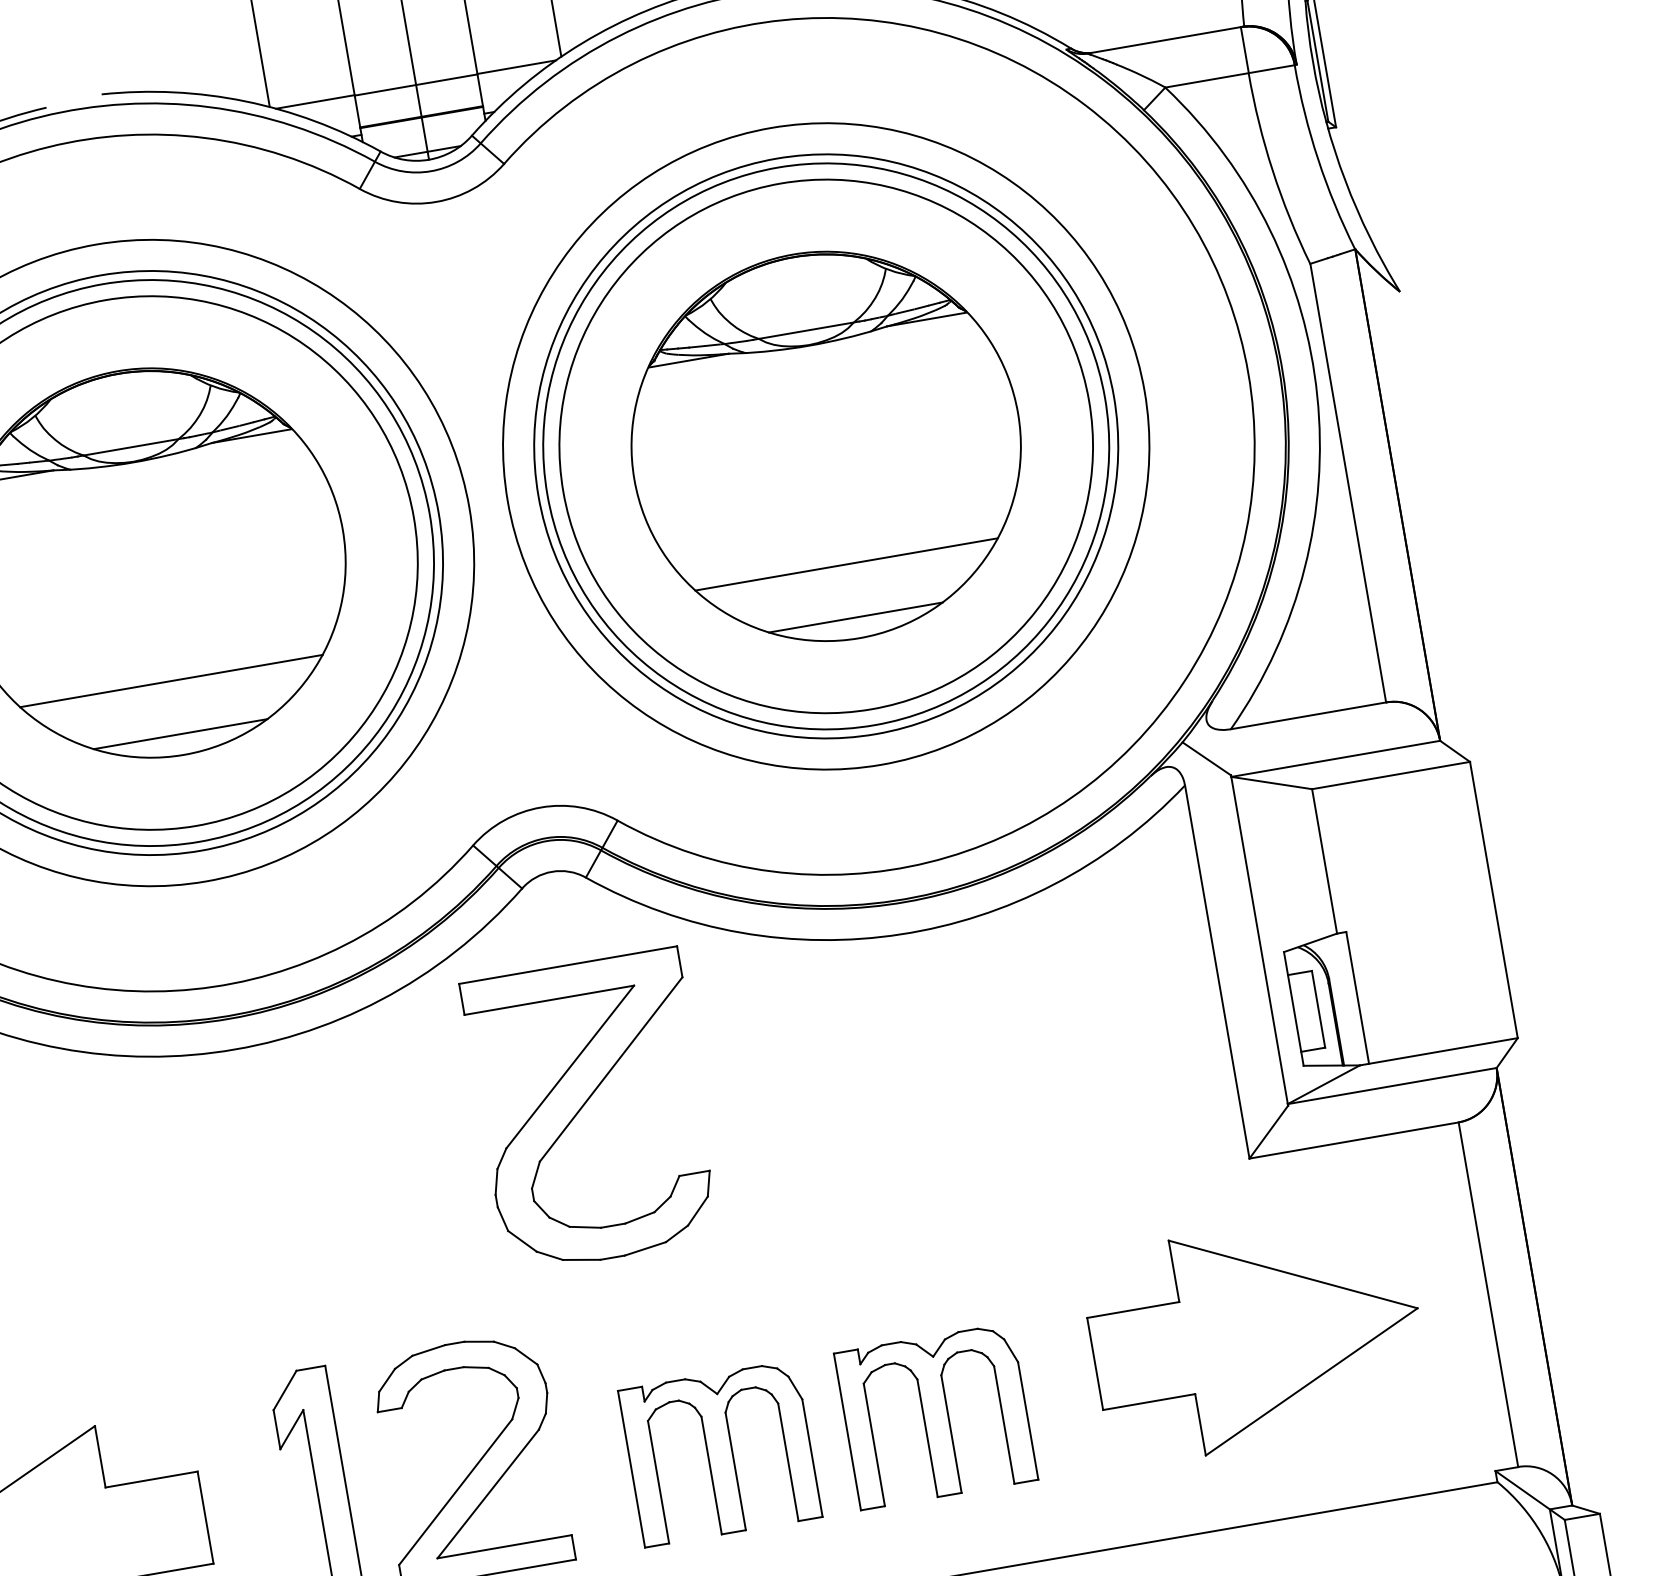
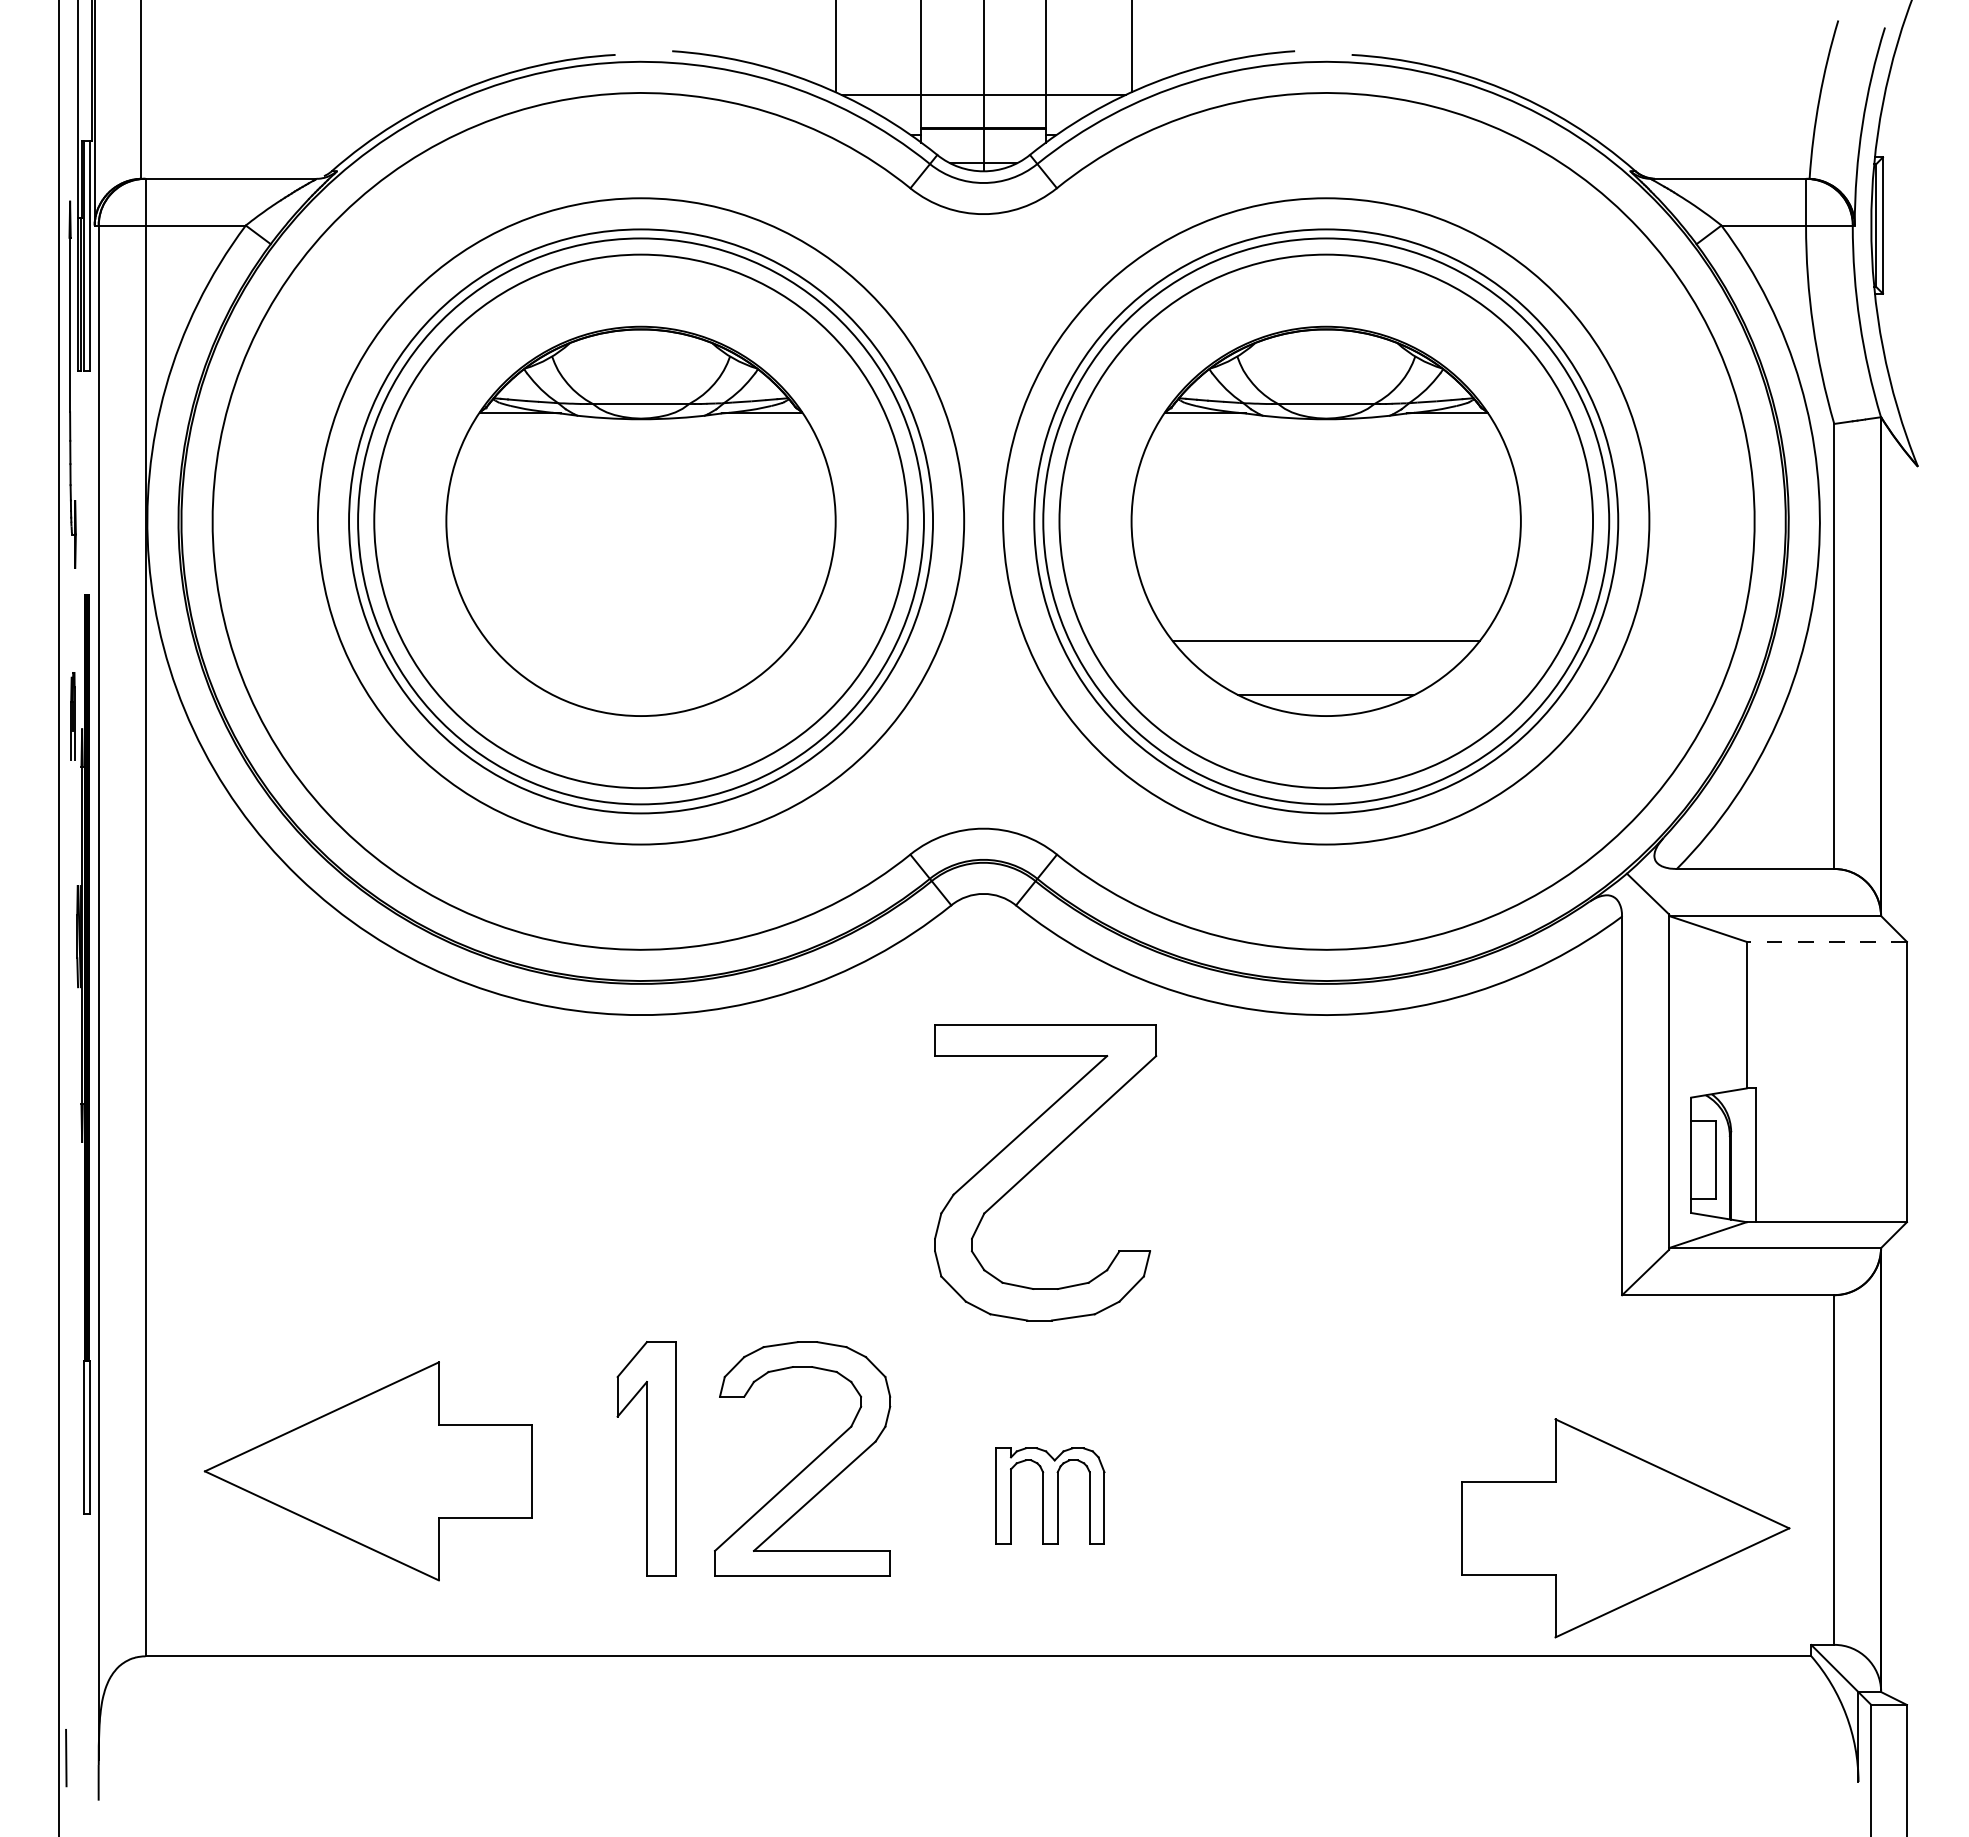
line: (170, 681) -> (640, 641), removed
line: (181, 734) -> (641, 695), removed
line: (1390, 775) -> (1826, 941), solid -> dashed
part: (585, 1105) -> (1038, 1165), moved
part: (1256, 1336) -> (1625, 1528), moved
part: (936, 1415) -> (1269, 1495), removed
part: (720, 1453) -> (1050, 1495), size x0.6

